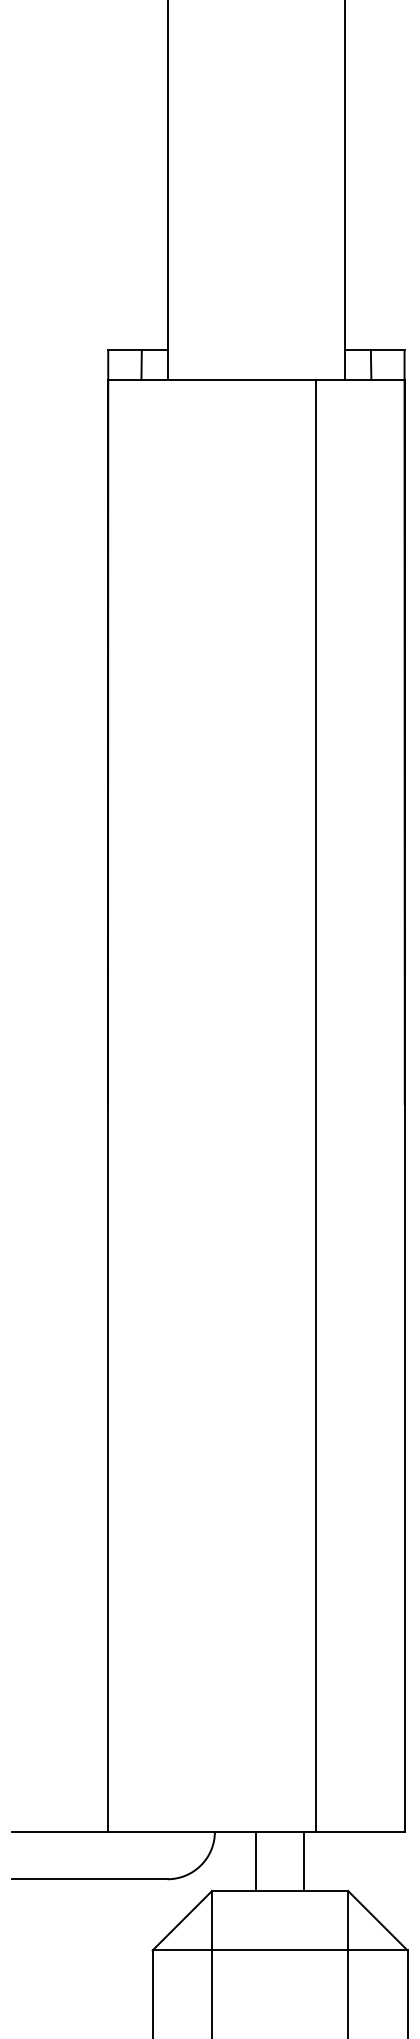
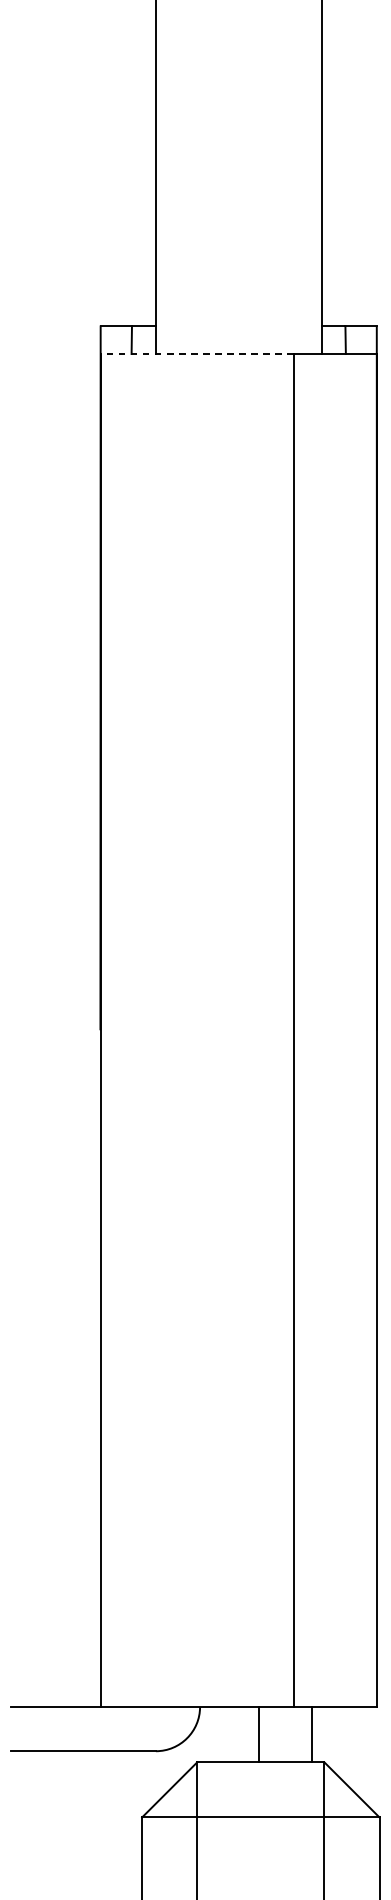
line: (211, 379) -> (196, 353), solid -> dashed
line: (256, 1861) -> (259, 1734), moved
line: (303, 1861) -> (311, 1734), moved

